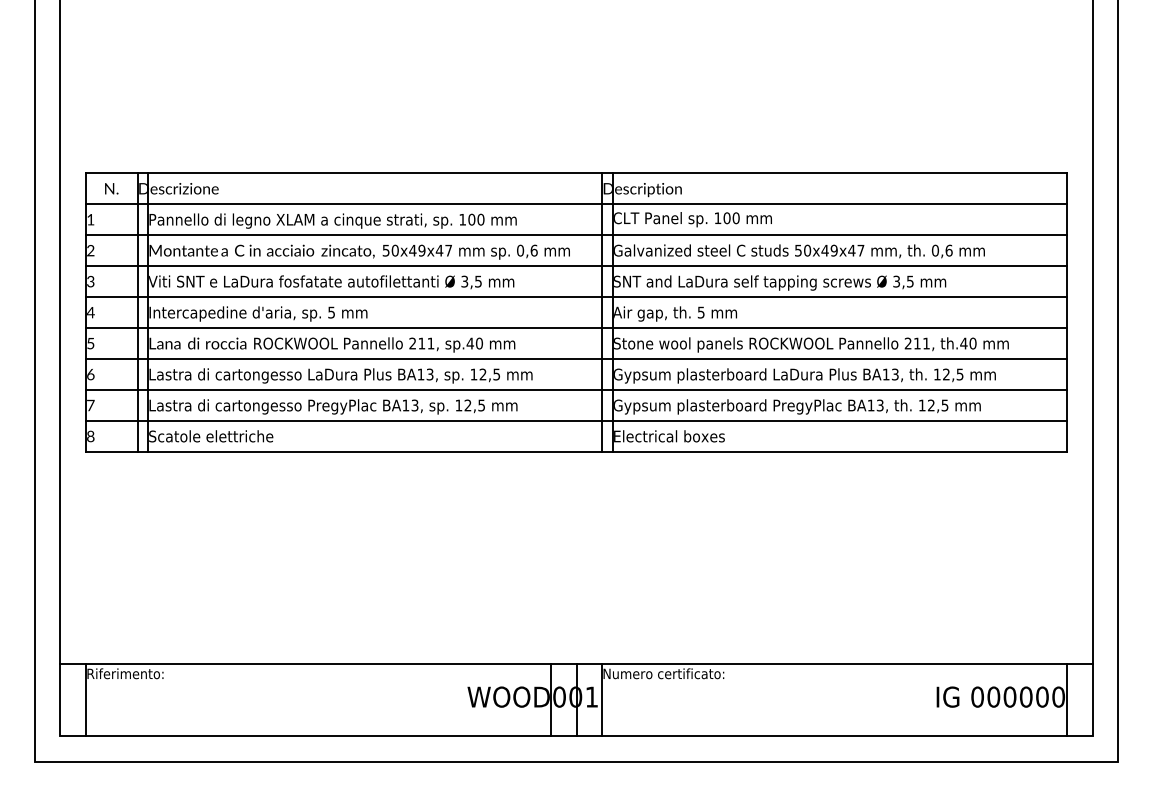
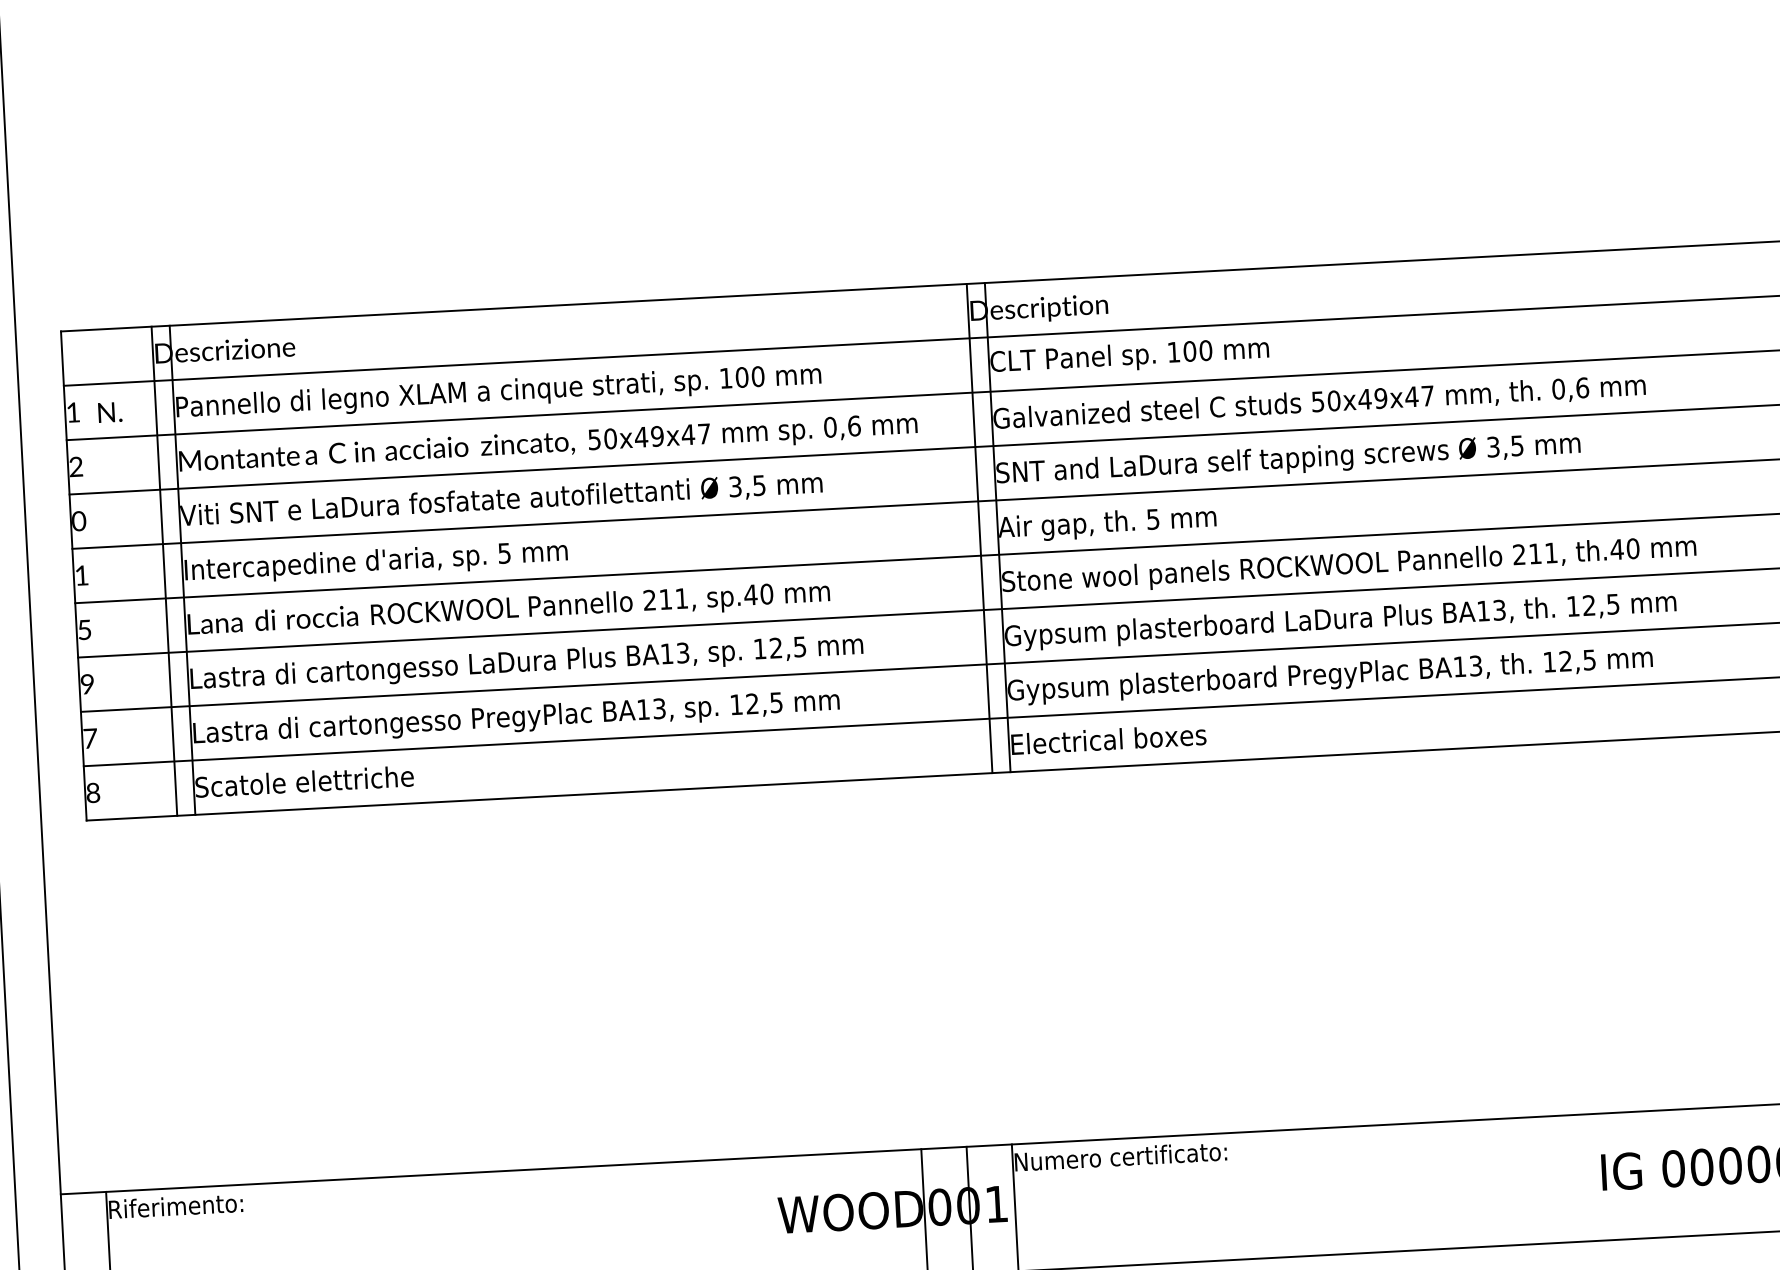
text: (111, 188) -> (109, 411), moved
text: (90, 281) -> (78, 520), 3 -> 0
text: (90, 312) -> (81, 575), 4 -> 1
text: (90, 374) -> (87, 684), 6 -> 9

